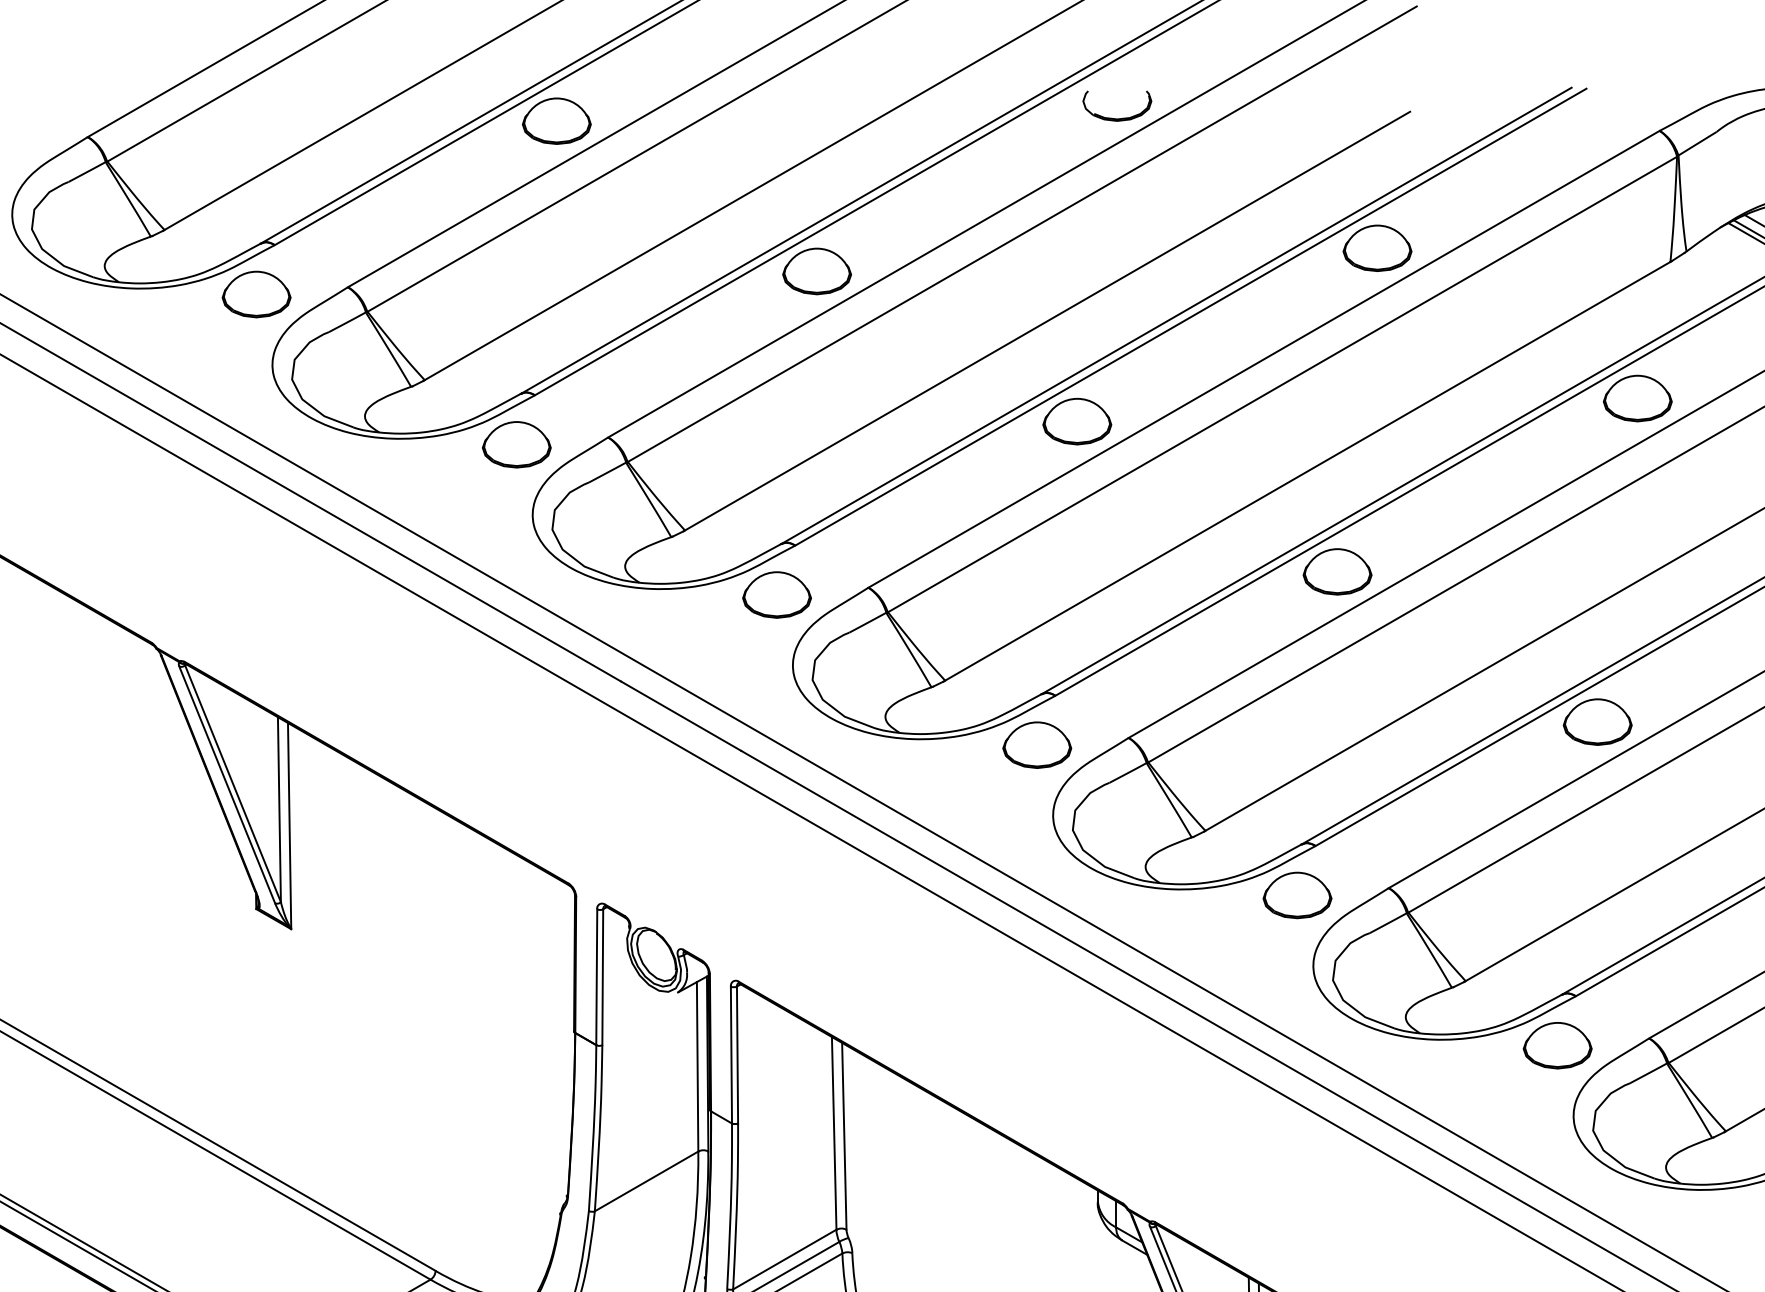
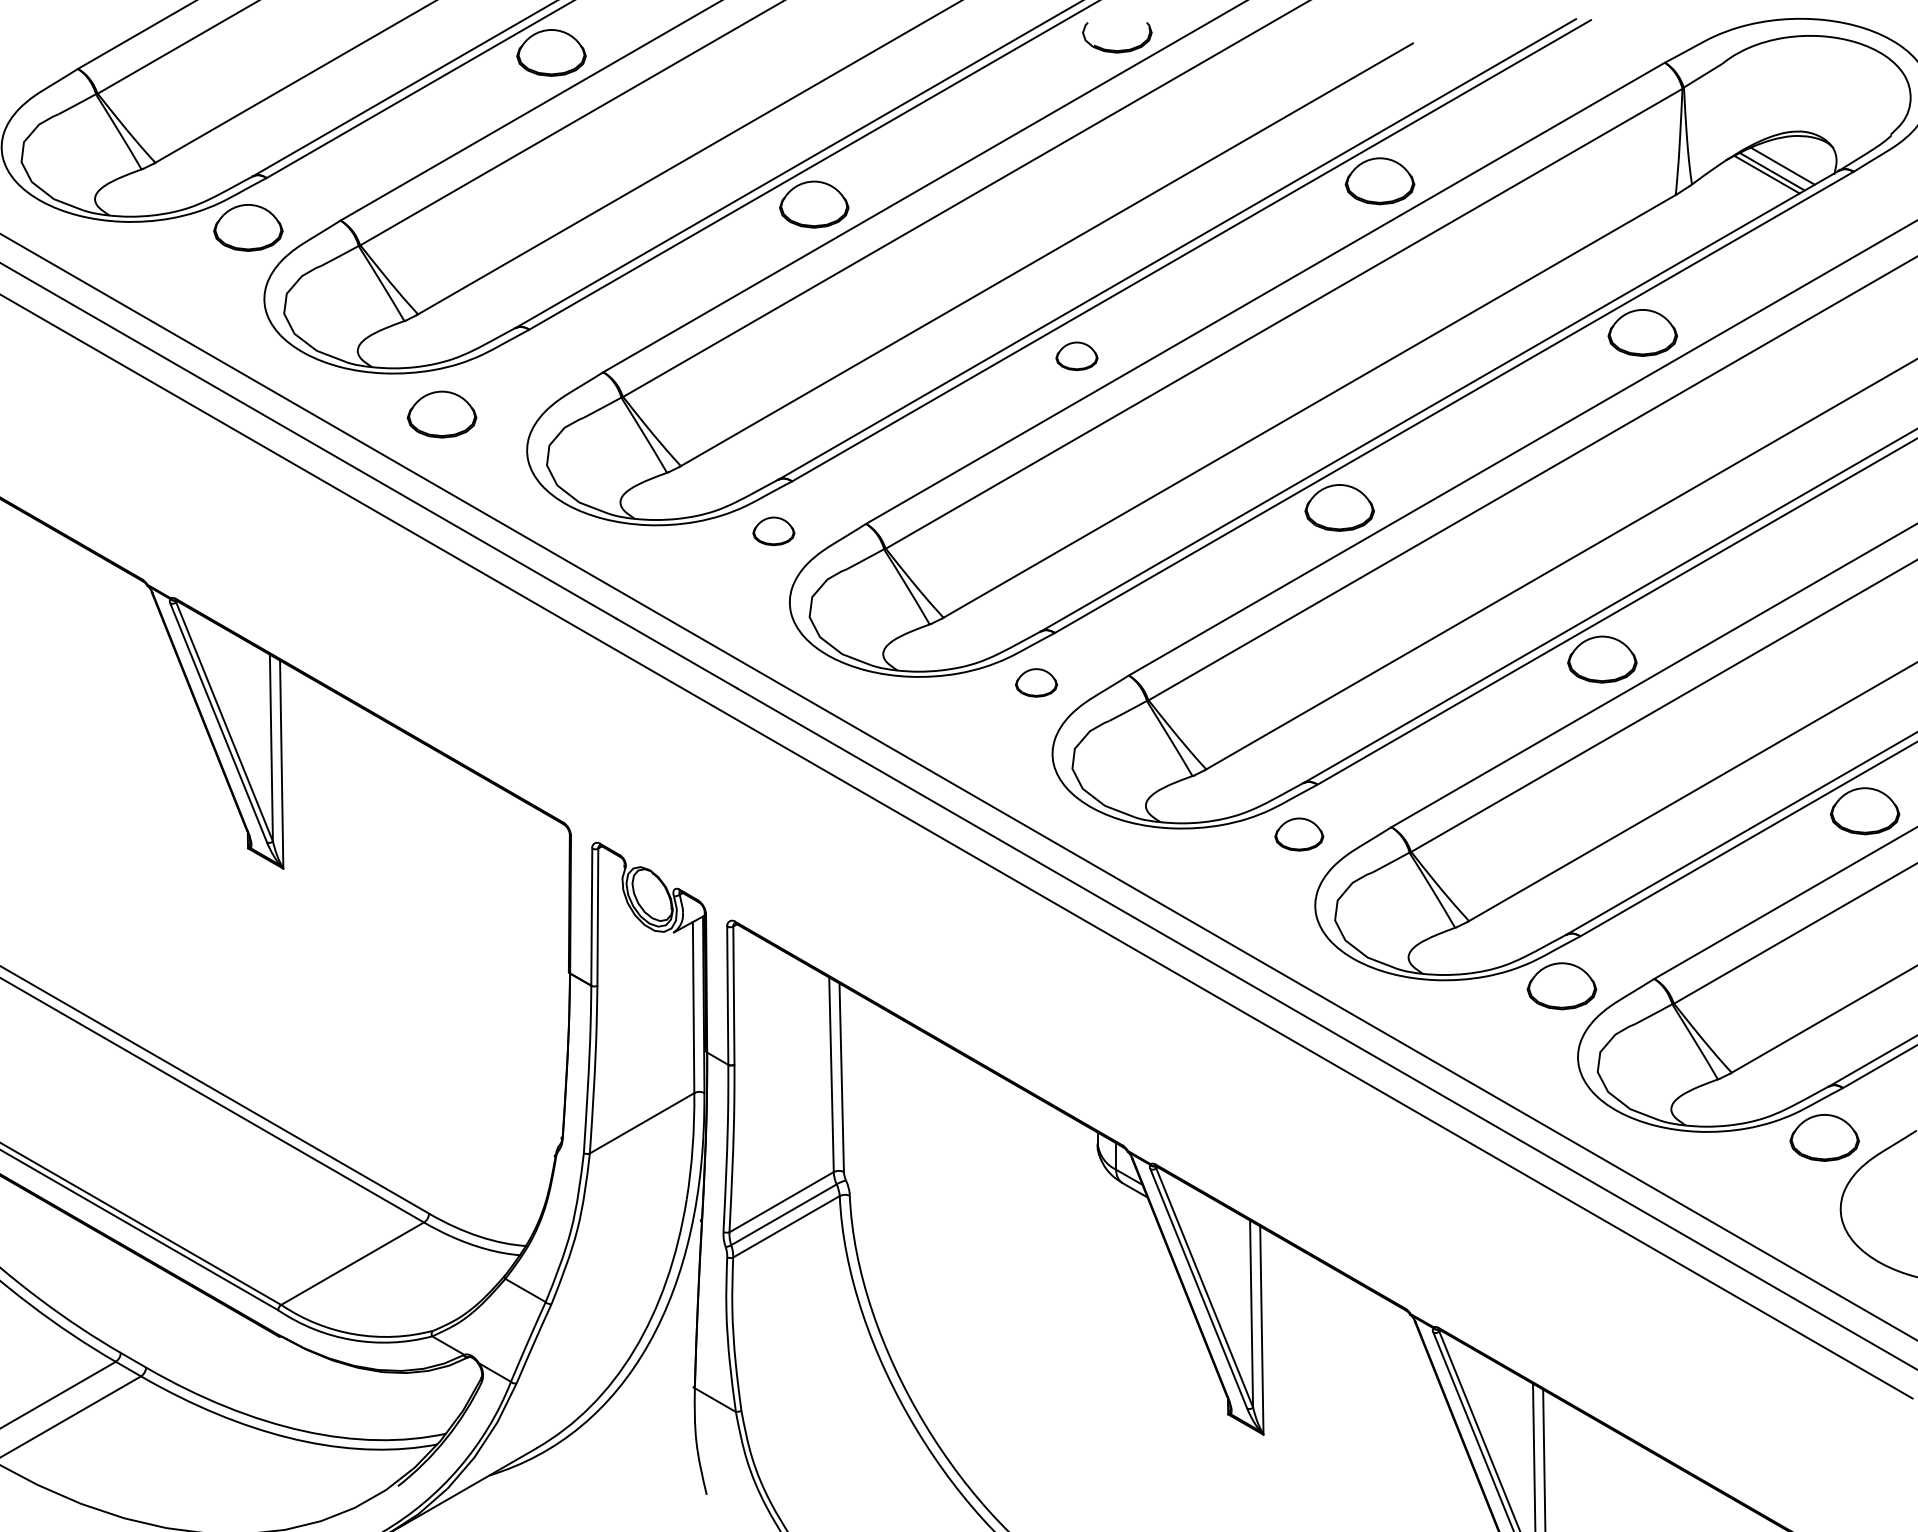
part: (1076, 421) -> (1076, 356), size x0.6
part: (516, 444) -> (441, 414), moved
part: (776, 595) -> (773, 531), size x0.6
part: (1037, 744) -> (1036, 682), size x0.6
part: (1297, 895) -> (1299, 834), size x0.7

